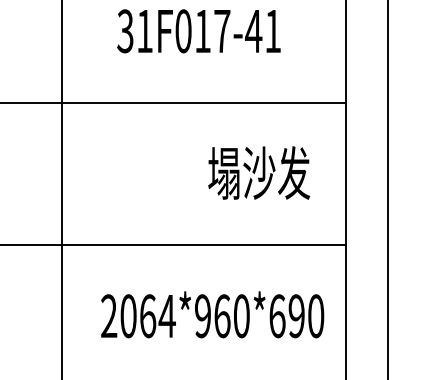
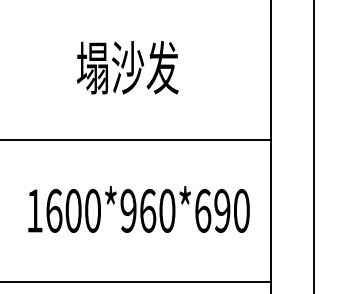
text: (259, 172) -> (128, 67), moved
text: (138, 316) -> (64, 211), 2064*960*690 -> 1600*960*690

